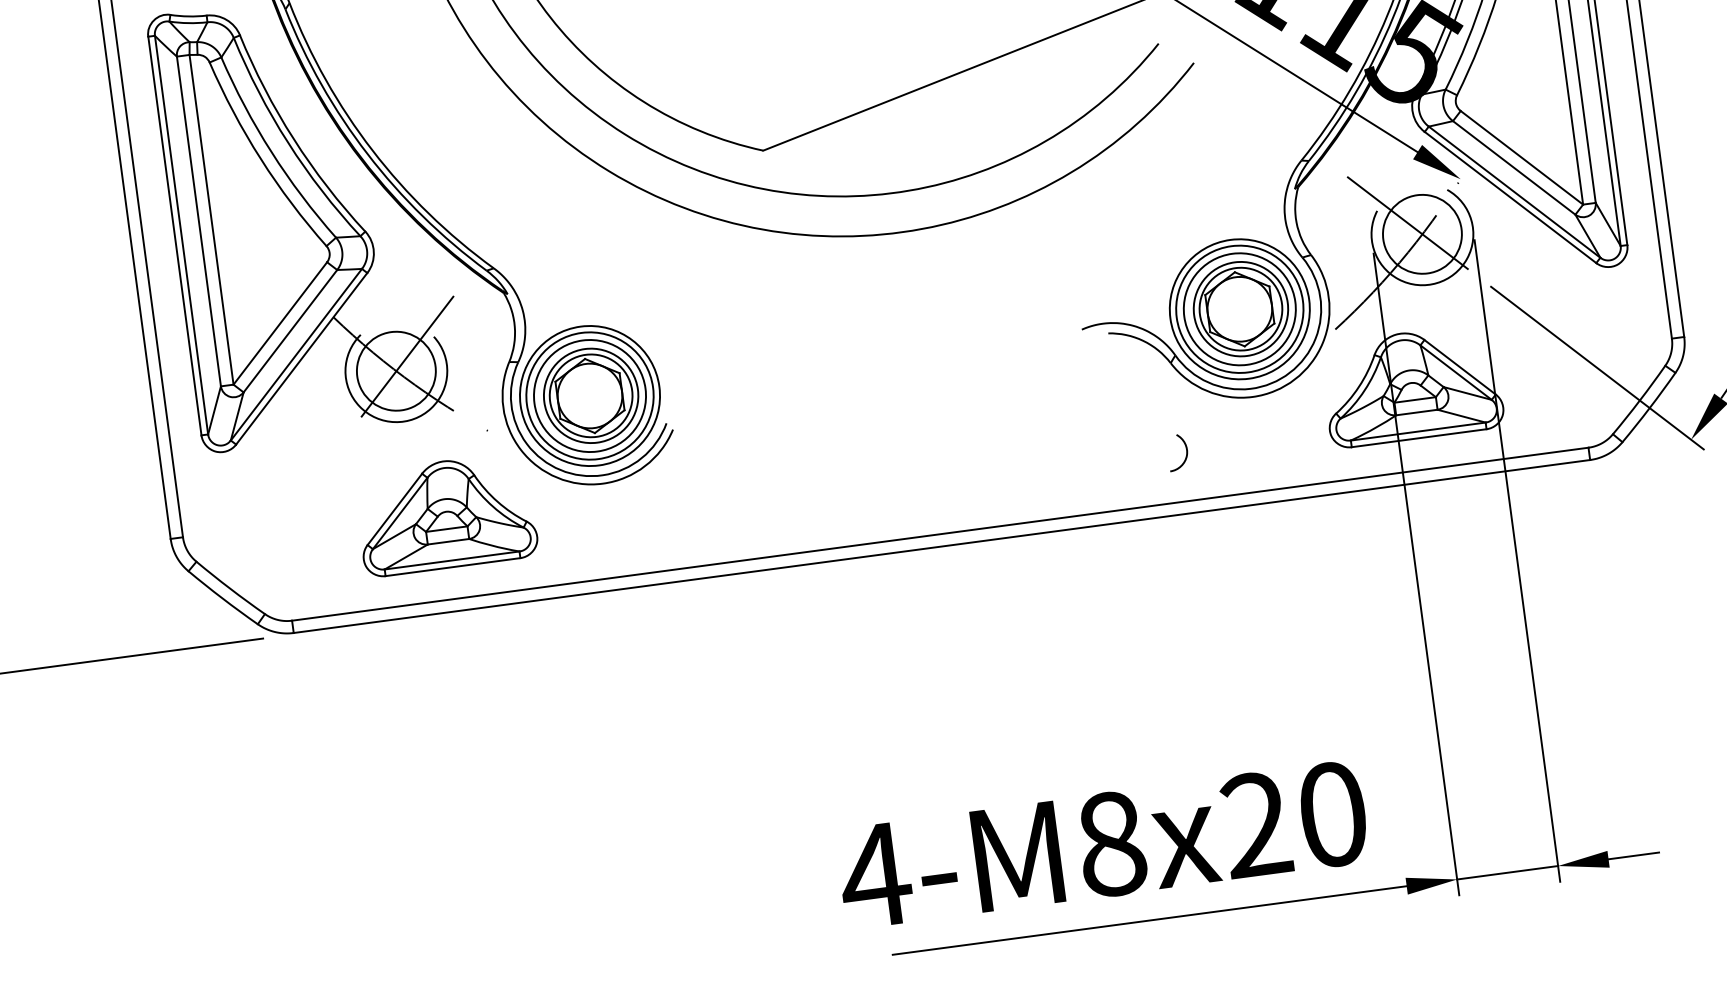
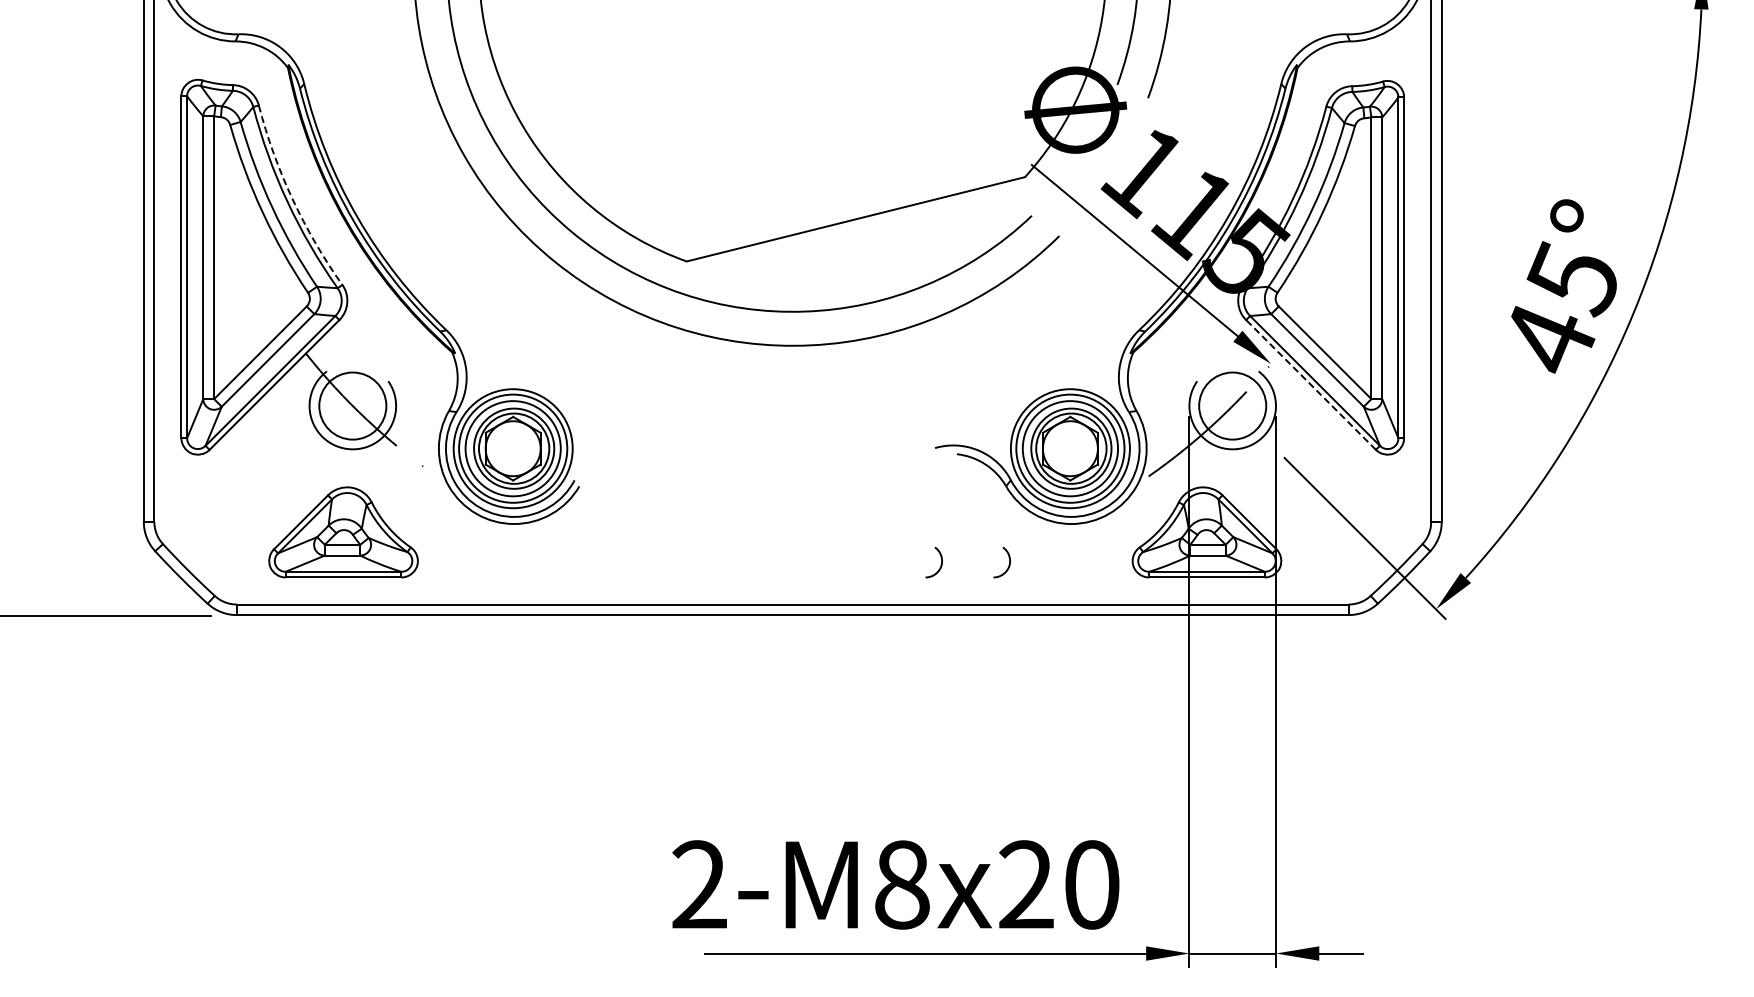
arc: (293, 139) -> (292, 199), solid -> dashed
line: (1510, 196) -> (1311, 384), solid -> dashed
line: (1413, 227) -> (1225, 399), removed
line: (401, 362) -> (358, 399), removed
curve: (1106, 464) -> (940, 564), added
part: (445, 514) -> (343, 532), moved
text: (875, 875) -> (699, 884), 4-M8x20 -> 2-M8x20

